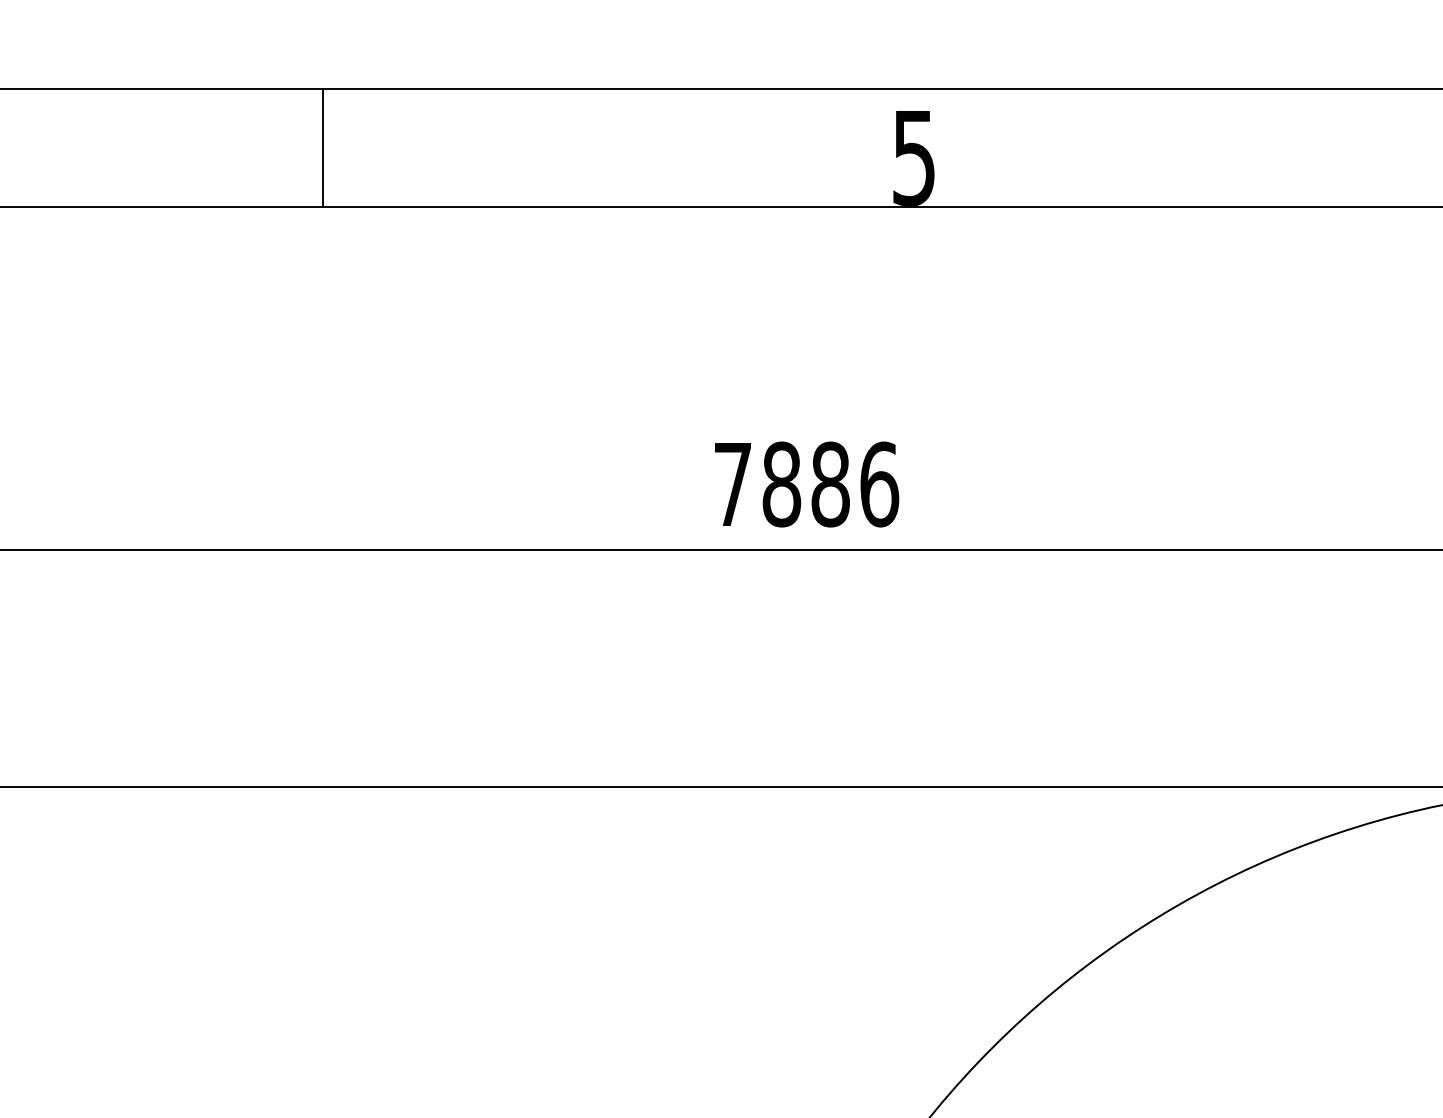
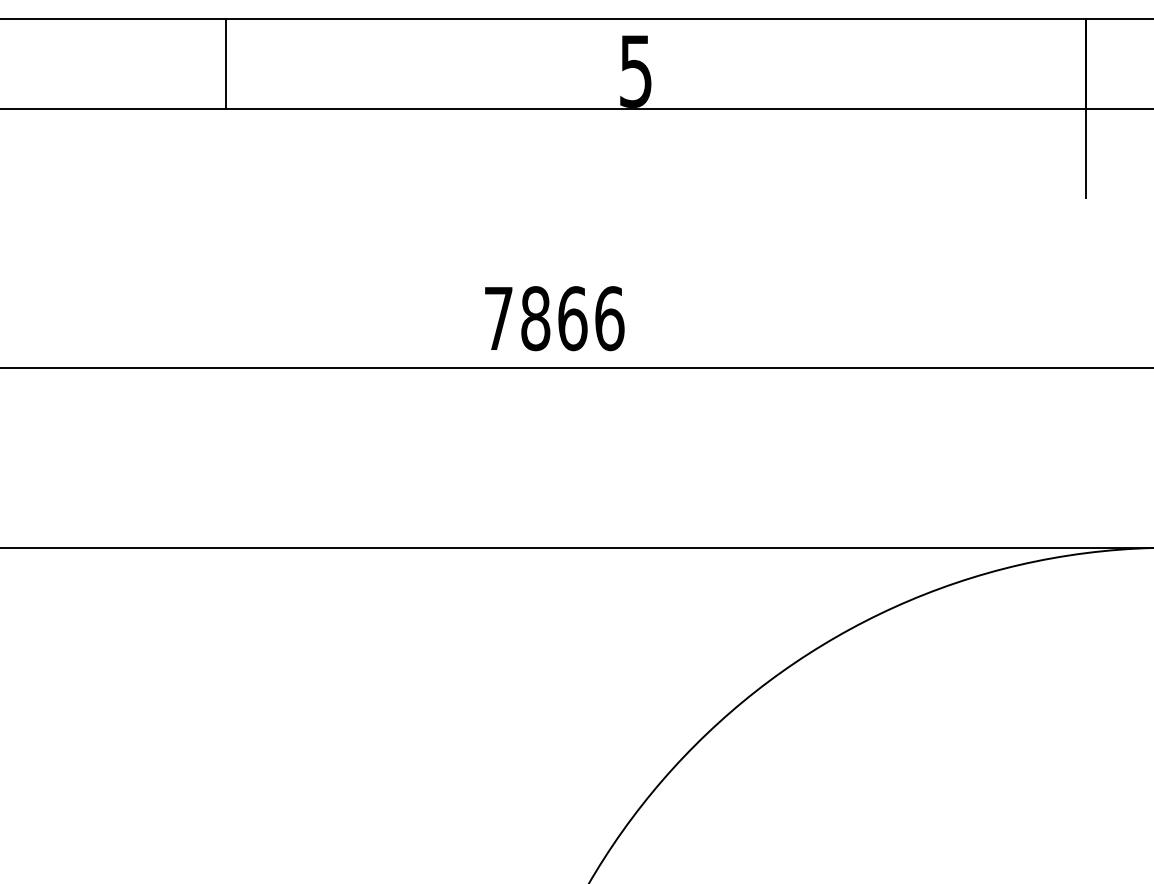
line: (323, 147) -> (226, 63), moved
text: (830, 484) -> (572, 318), 7886 -> 7866

